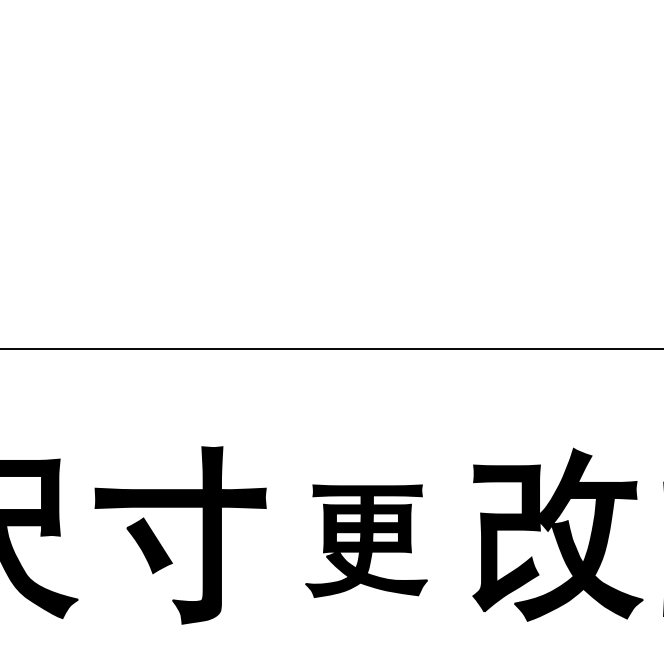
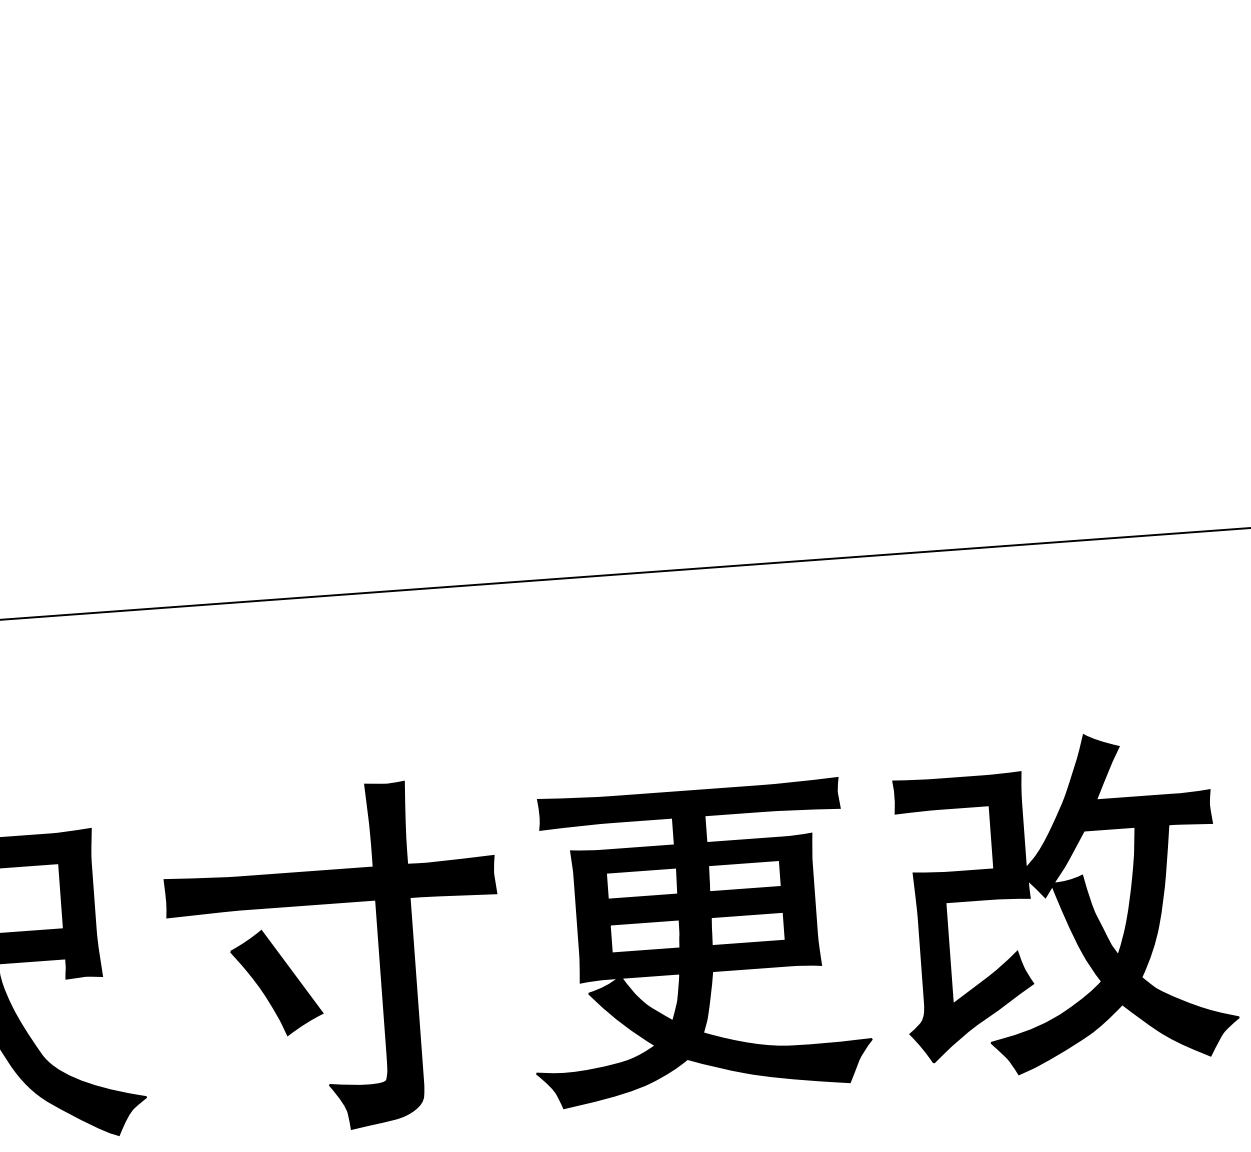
part: (366, 540) -> (695, 941), size x1.43

